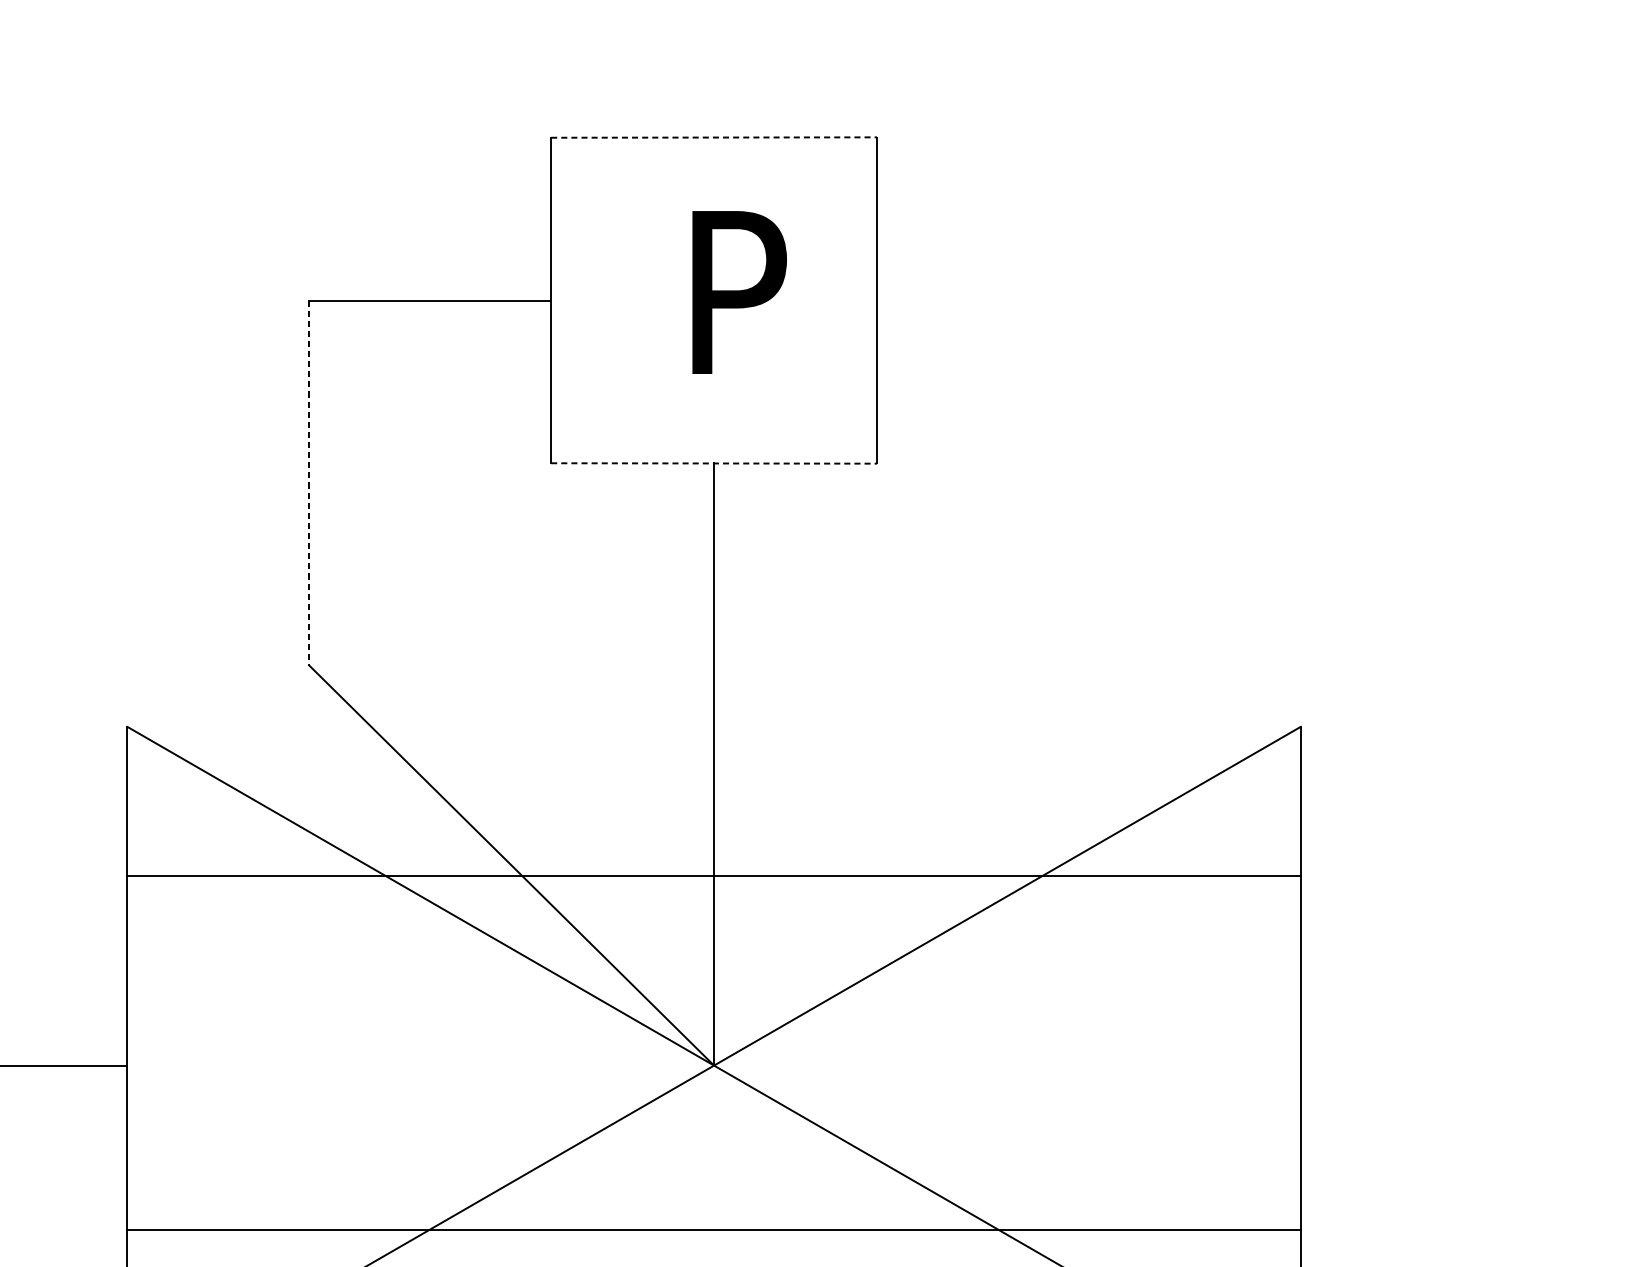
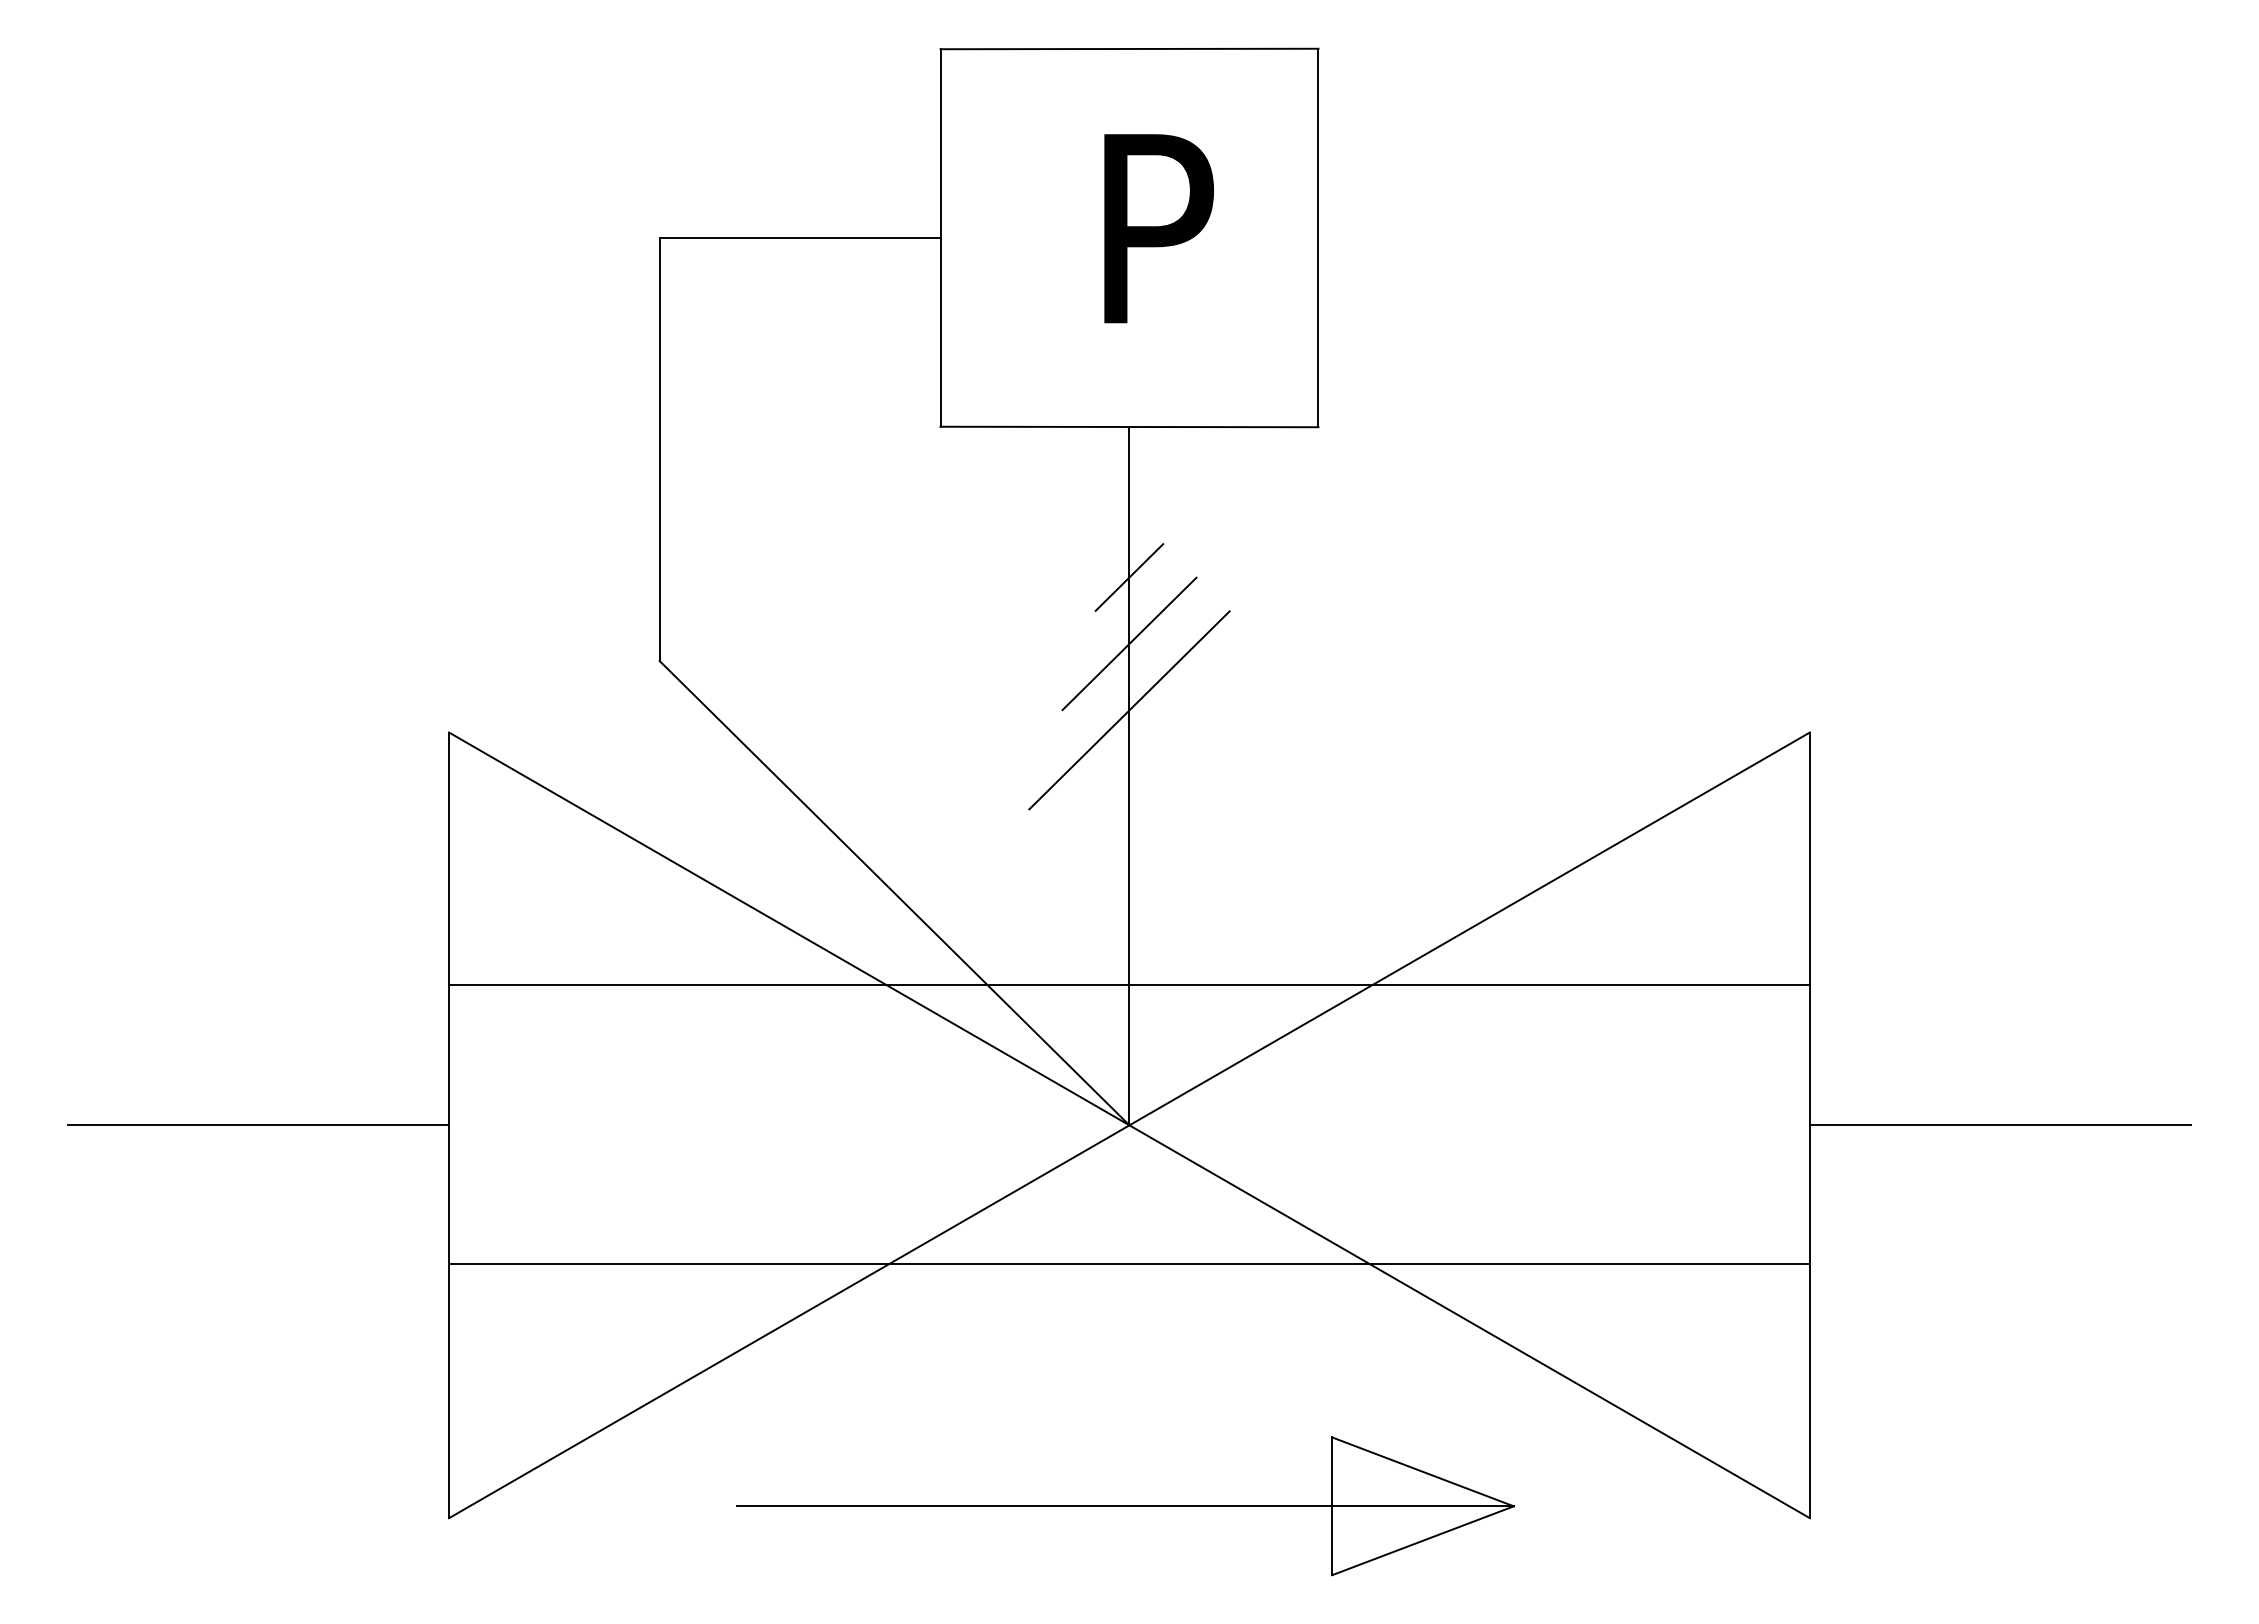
line: (714, 137) -> (1129, 49), dashed -> solid
line: (714, 463) -> (1129, 427), dashed -> solid
line: (308, 482) -> (659, 449), dashed -> solid
line: (714, 593) -> (1129, 577), added
line: (714, 650) -> (1129, 643), added
line: (714, 707) -> (1129, 710), added
line: (714, 876) -> (1129, 984), moved
line: (1465, 1065) -> (2000, 1125), added
line: (714, 1230) -> (1129, 1264), moved

